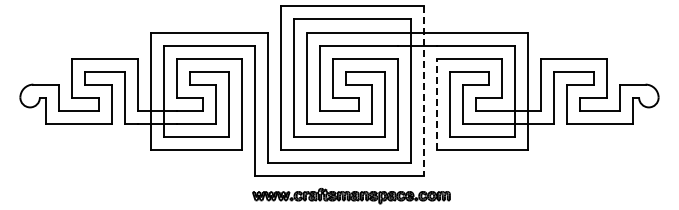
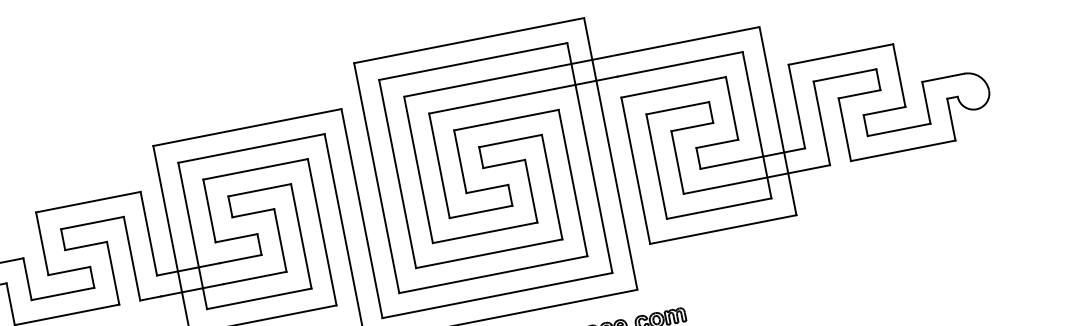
line: (424, 91) -> (611, 154), dashed -> solid
line: (437, 104) -> (636, 171), dashed -> solid

